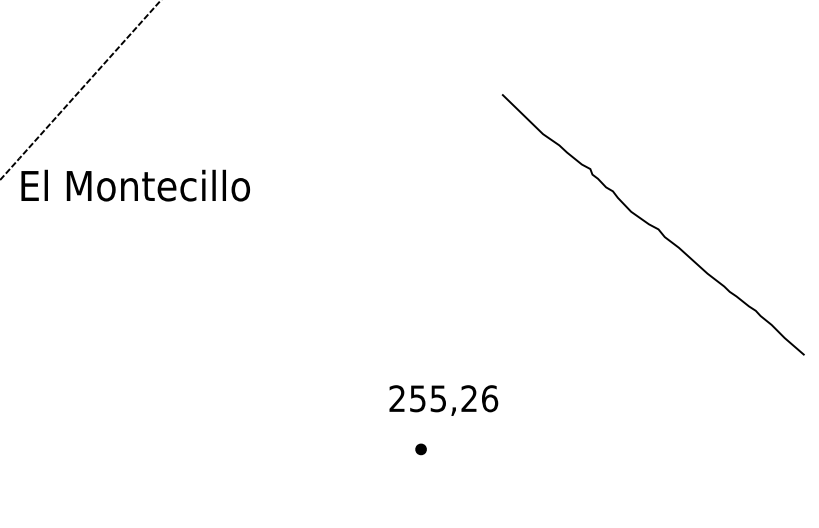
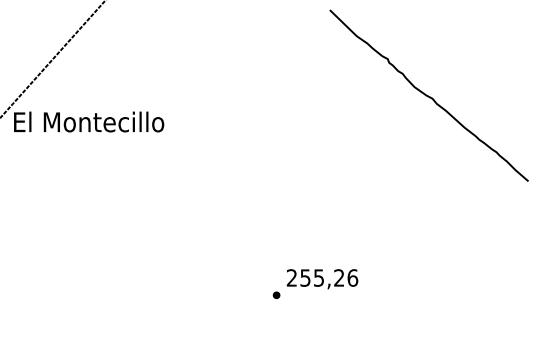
curve: (652, 224) -> (428, 95), moved
text: (443, 400) -> (322, 279), moved

